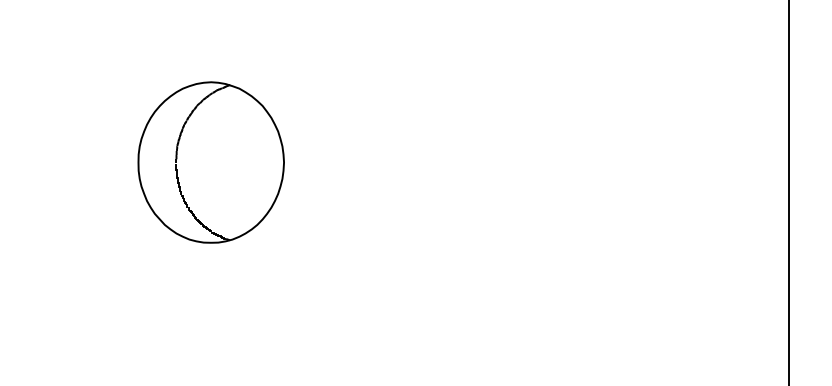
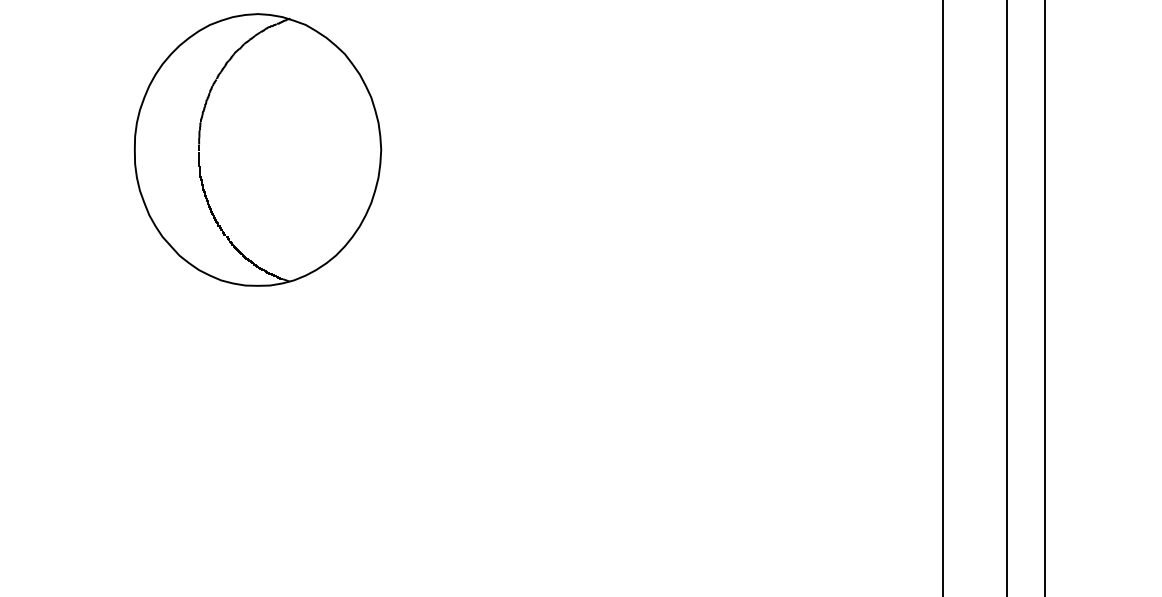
part: (210, 162) -> (257, 149), size x1.43

